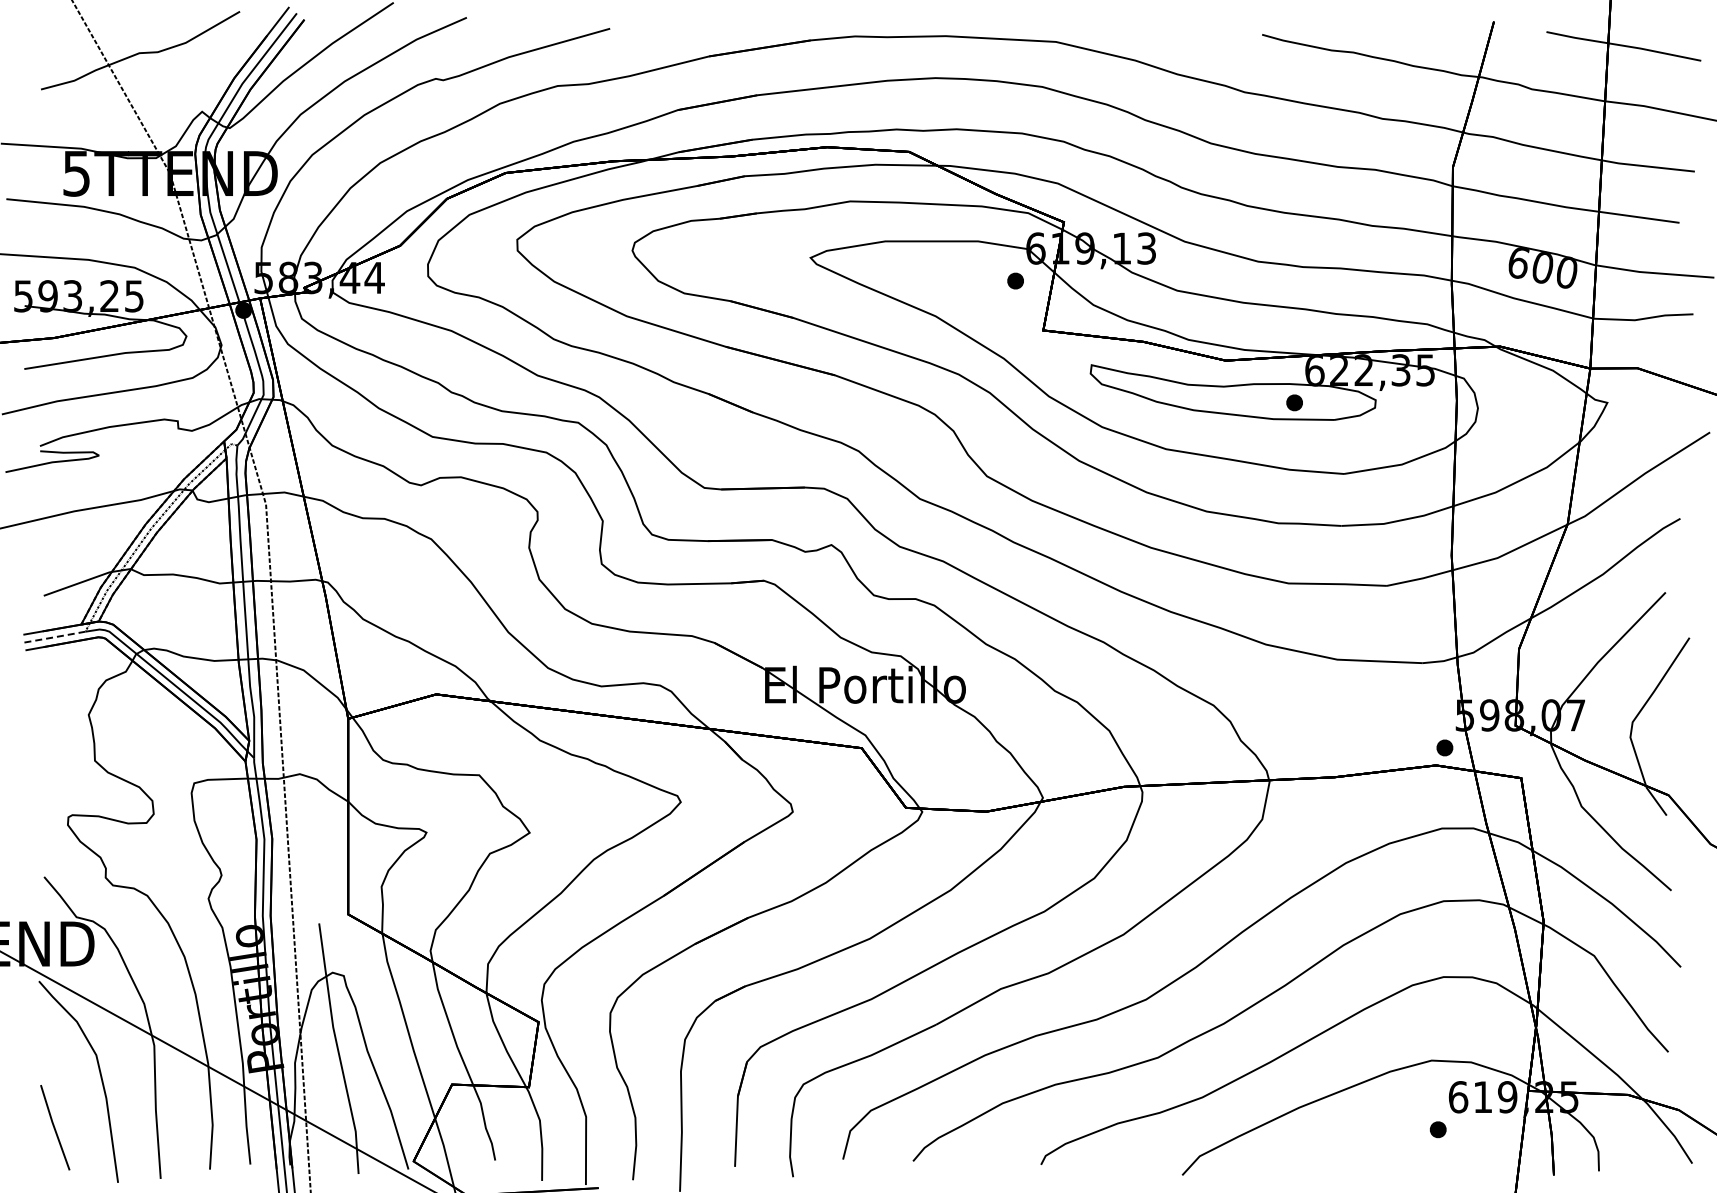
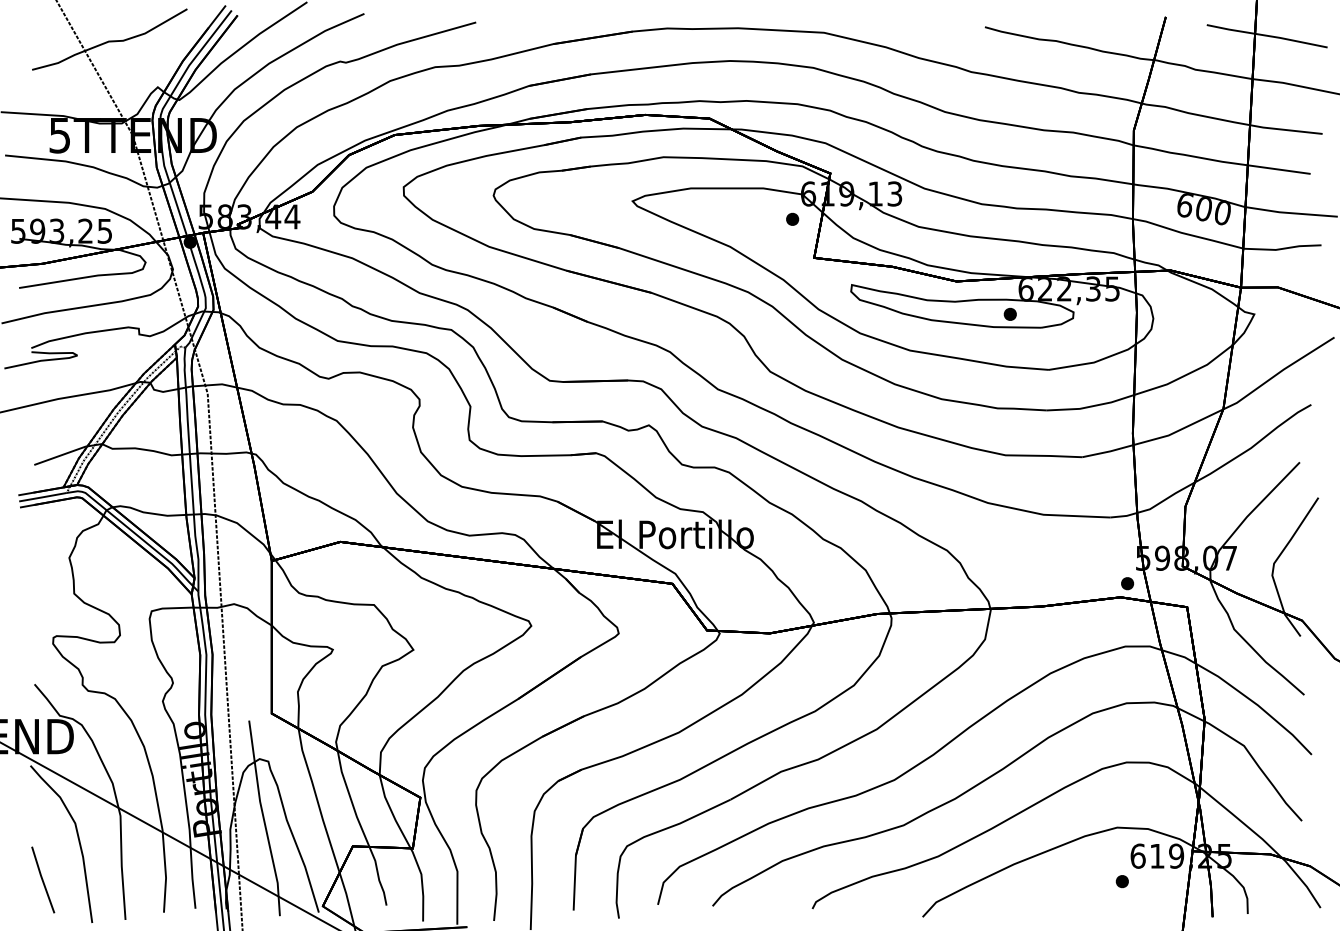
line: (54, 637) -> (42, 497), dashed -> solid

